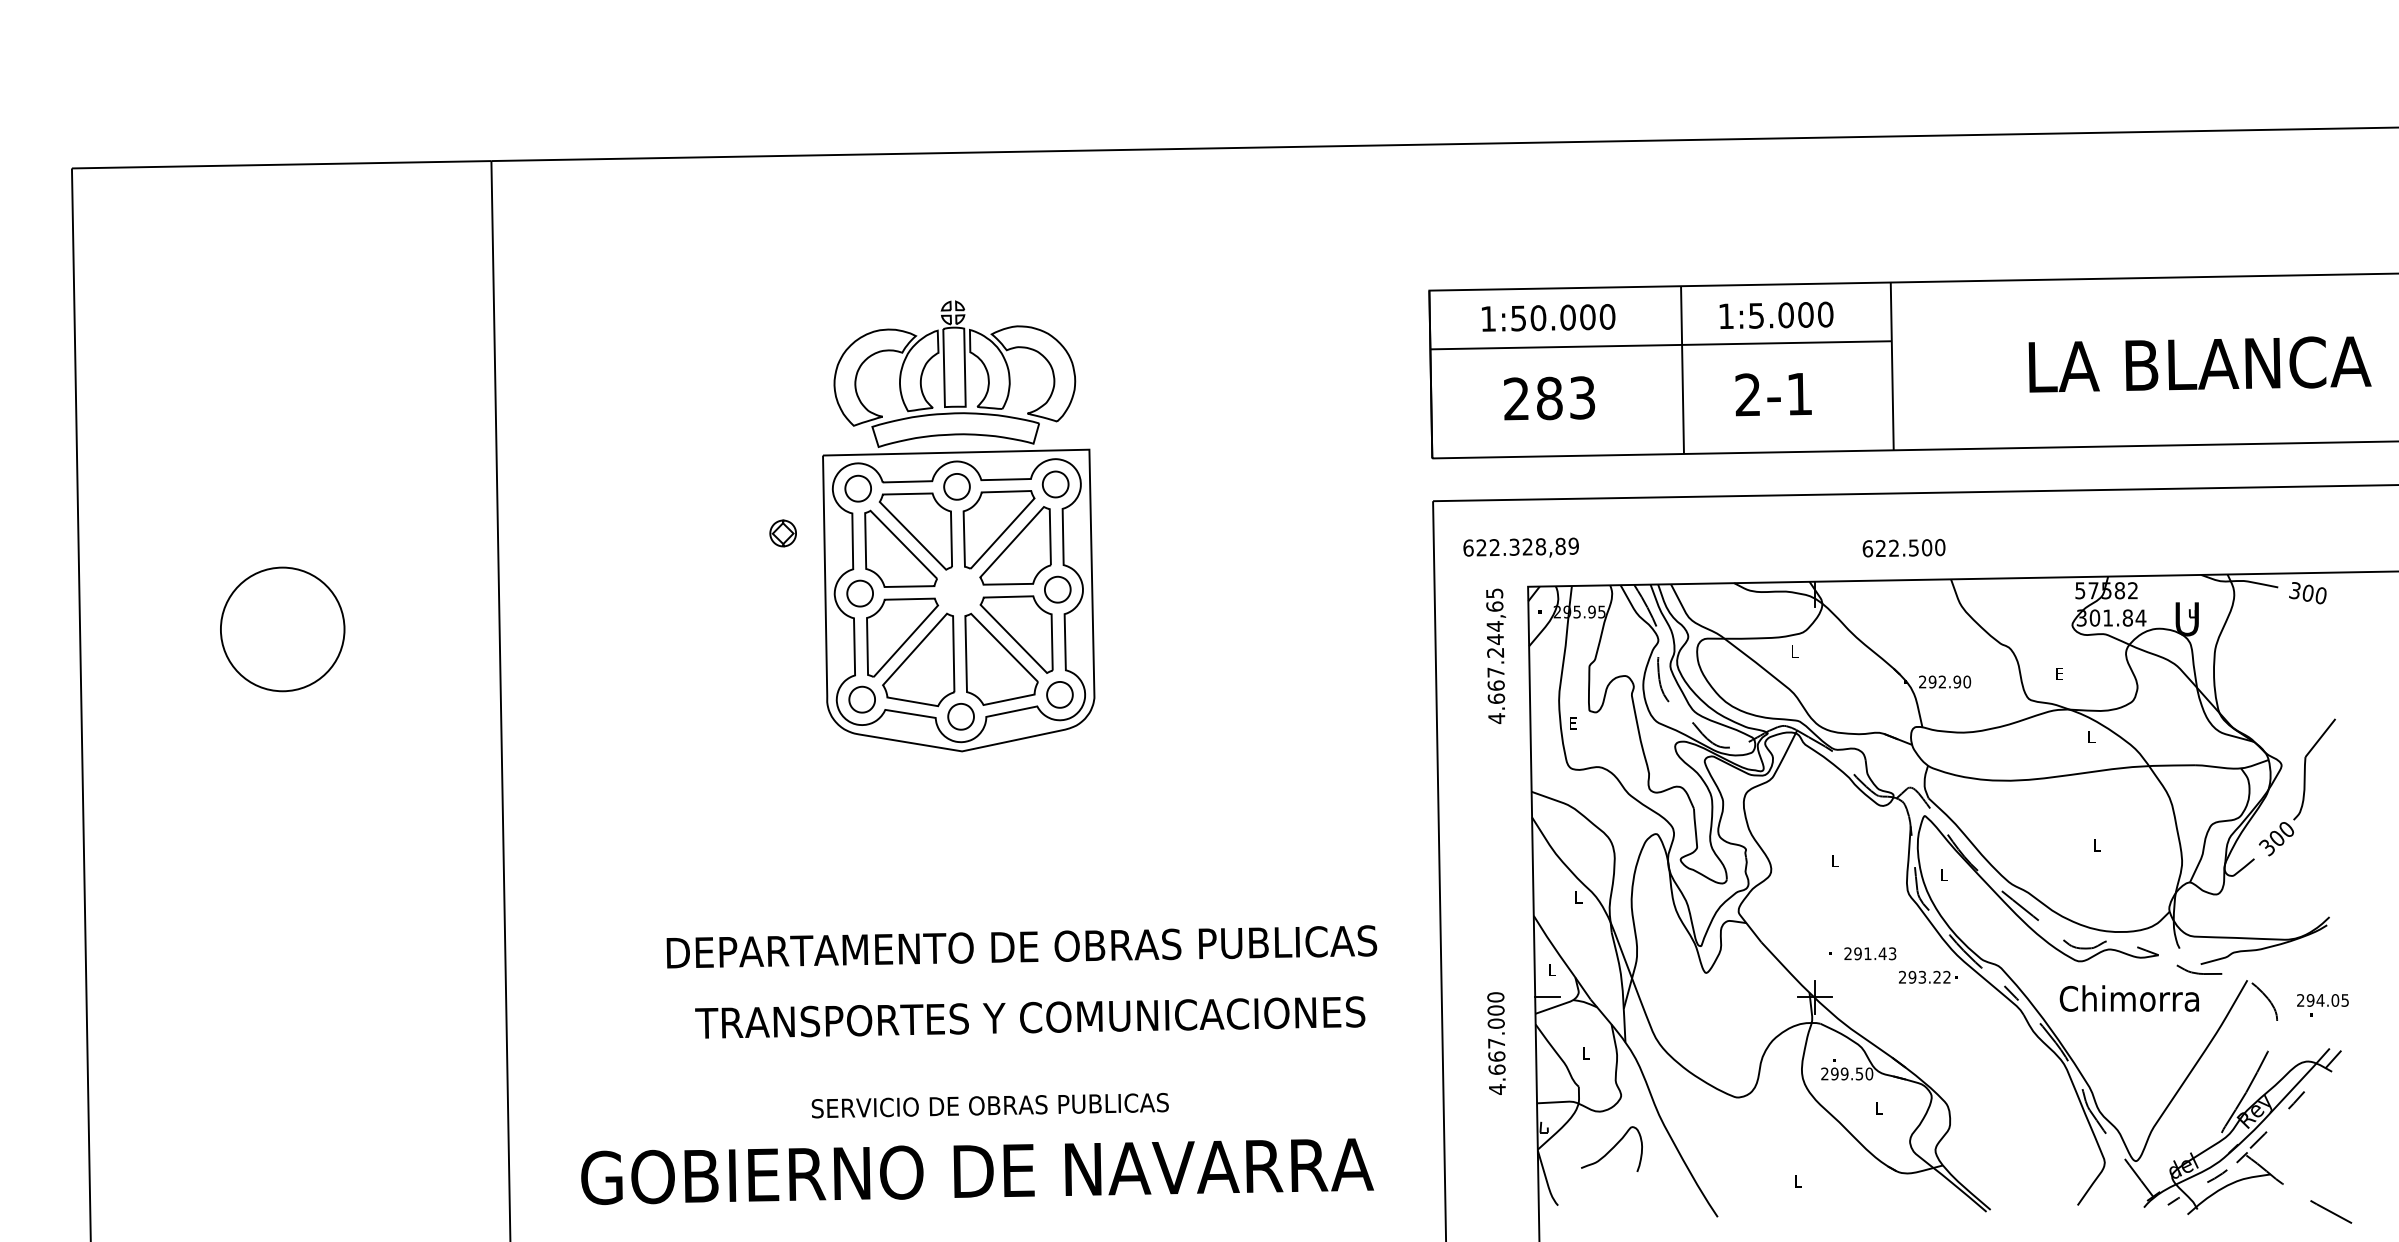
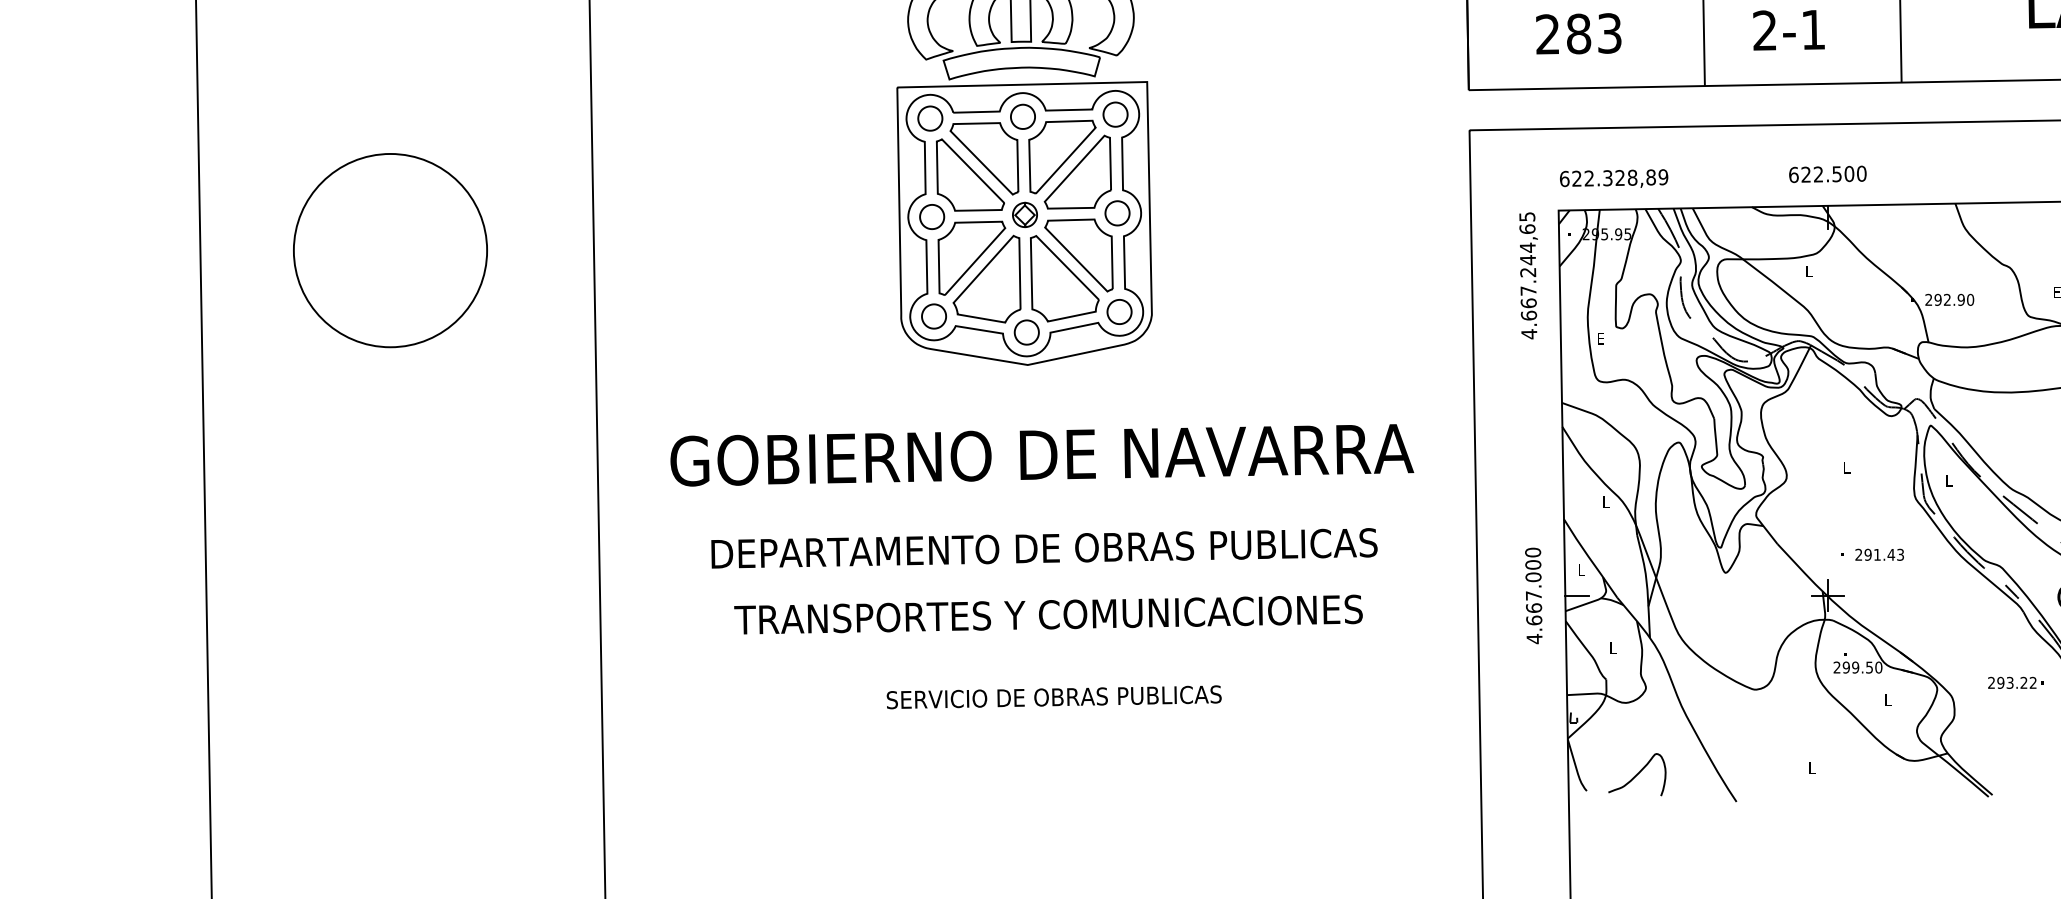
part: (782, 533) -> (1024, 215), moved
text: (1520, 547) -> (1613, 178), moved
text: (1903, 548) -> (1827, 174), moved
circle: (282, 629) -> (390, 250), size x1.67
text: (1021, 946) -> (1044, 548), moved
text: (1928, 976) -> (2015, 682), moved
text: (1030, 1017) -> (1048, 614), moved
text: (1496, 1043) -> (1533, 595), moved
curve: (1611, 1148) -> (1636, 774), moved
text: (977, 1171) -> (1042, 455), moved

